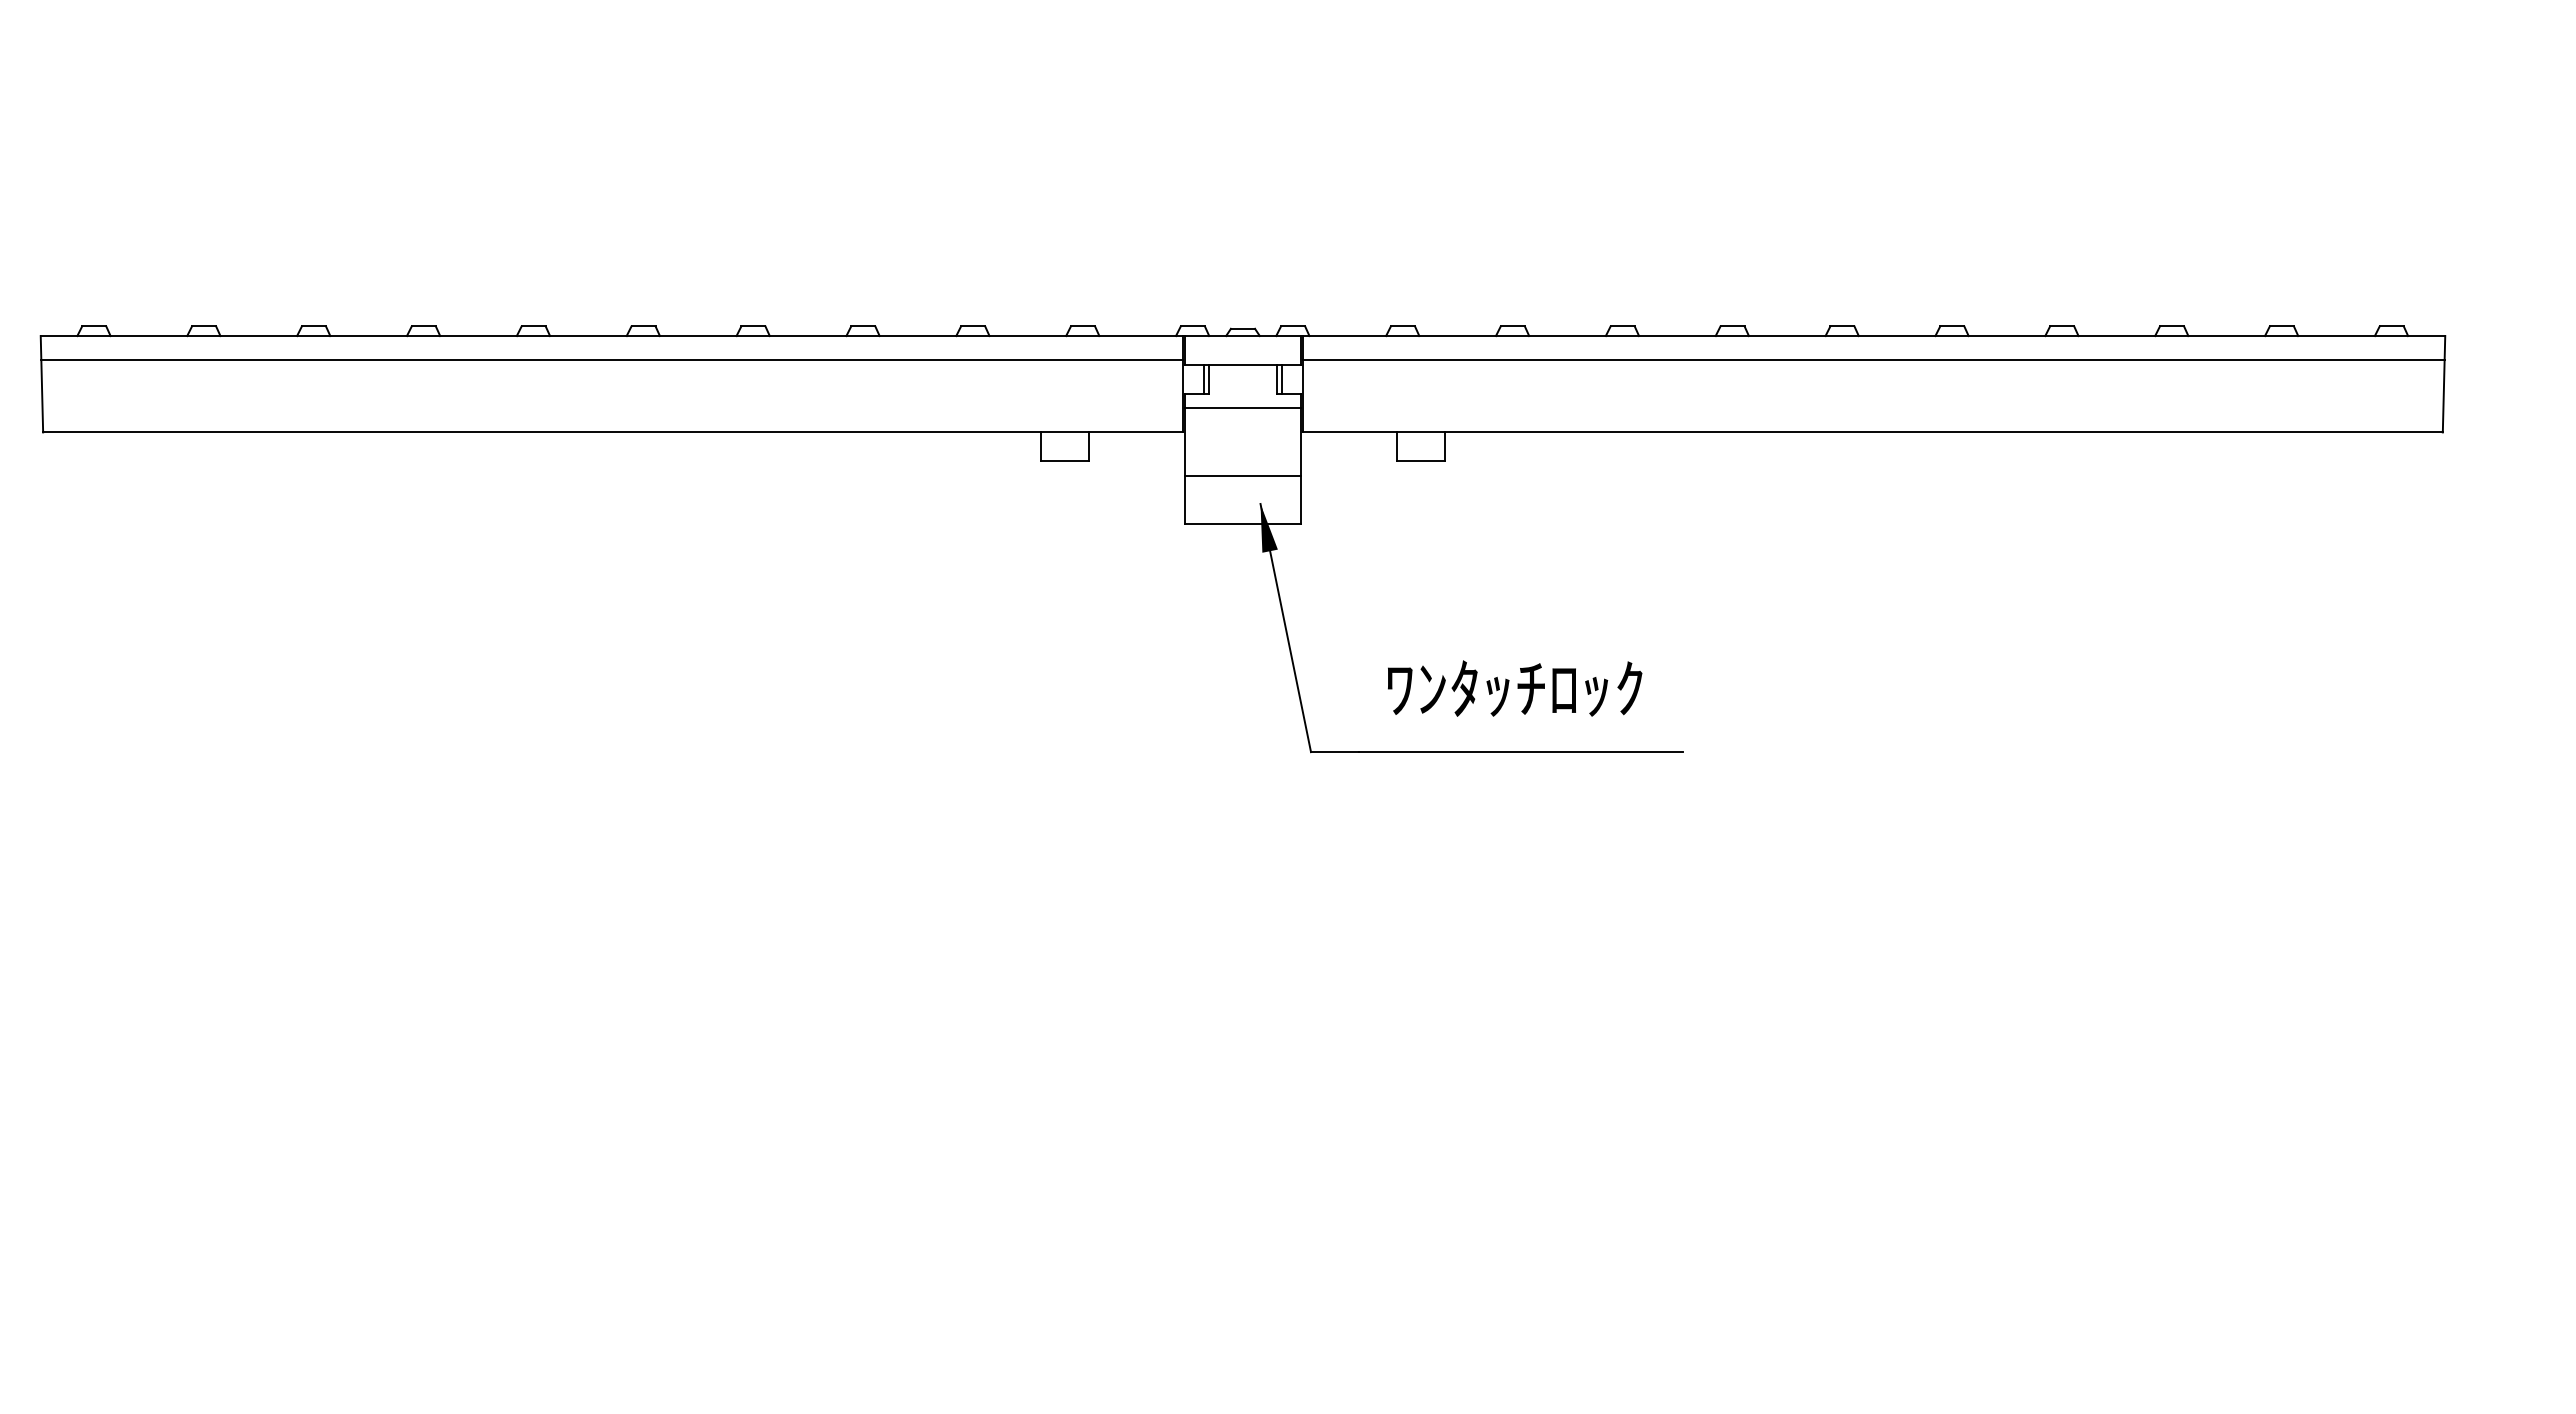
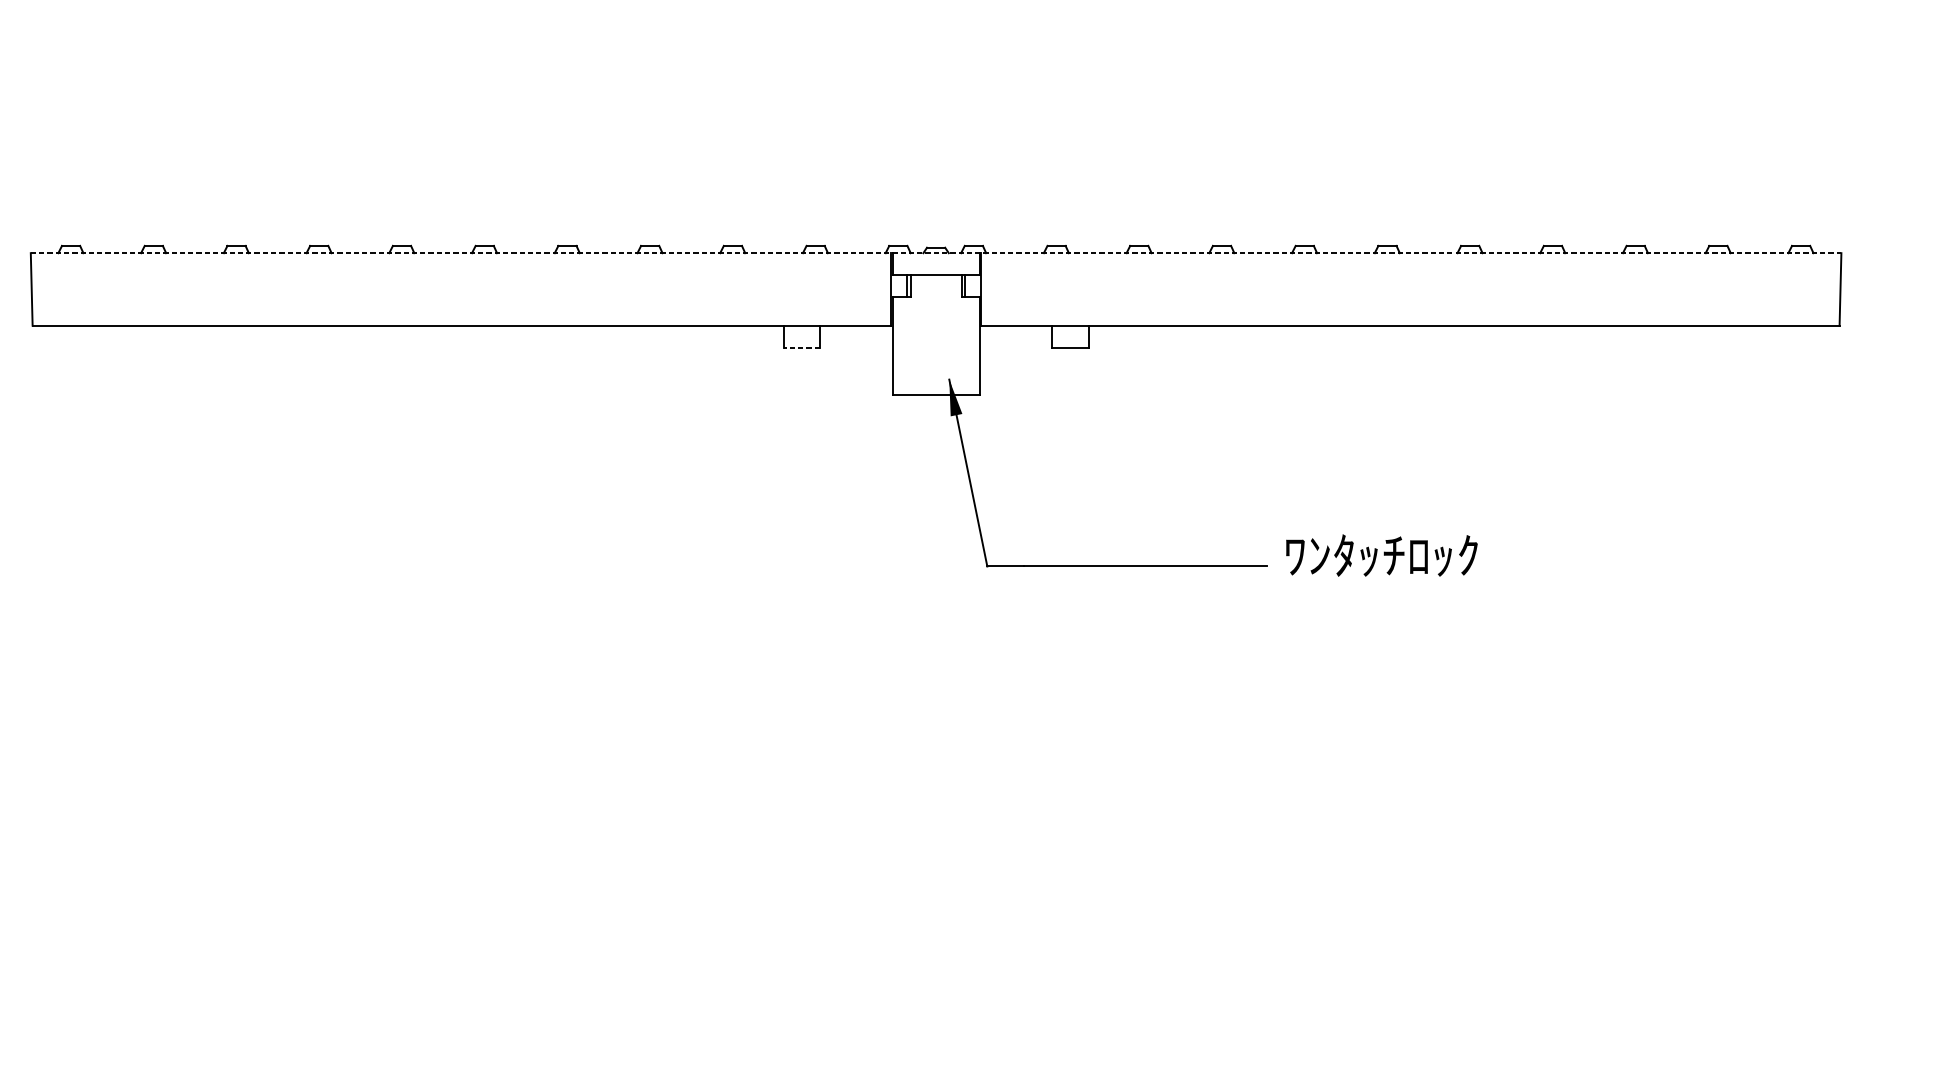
line: (1243, 336) -> (936, 253), solid -> dashed
line: (611, 360) -> (460, 271), removed
line: (1873, 360) -> (1410, 271), removed
line: (1242, 408) -> (935, 307), removed
line: (1064, 461) -> (801, 347), solid -> dashed
line: (1242, 475) -> (935, 358), removed
text: (1515, 688) -> (1382, 555), moved

